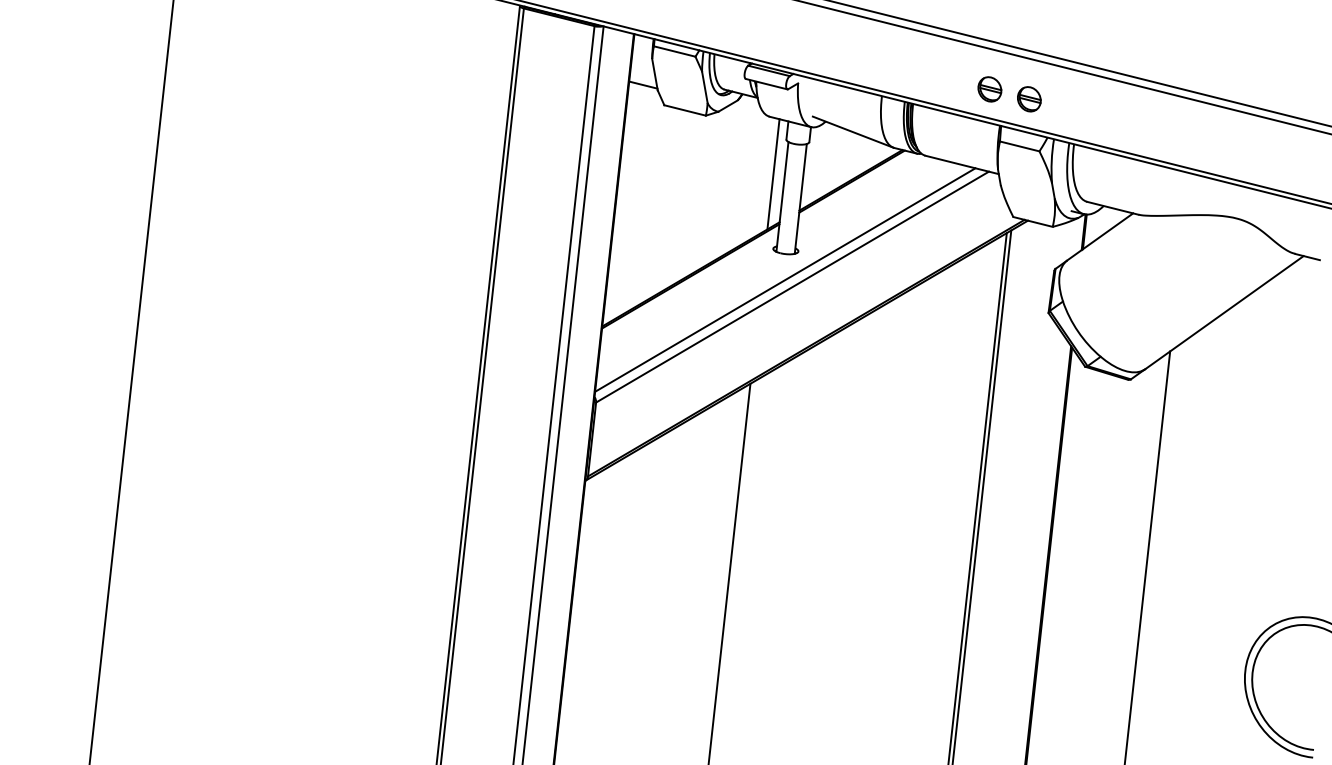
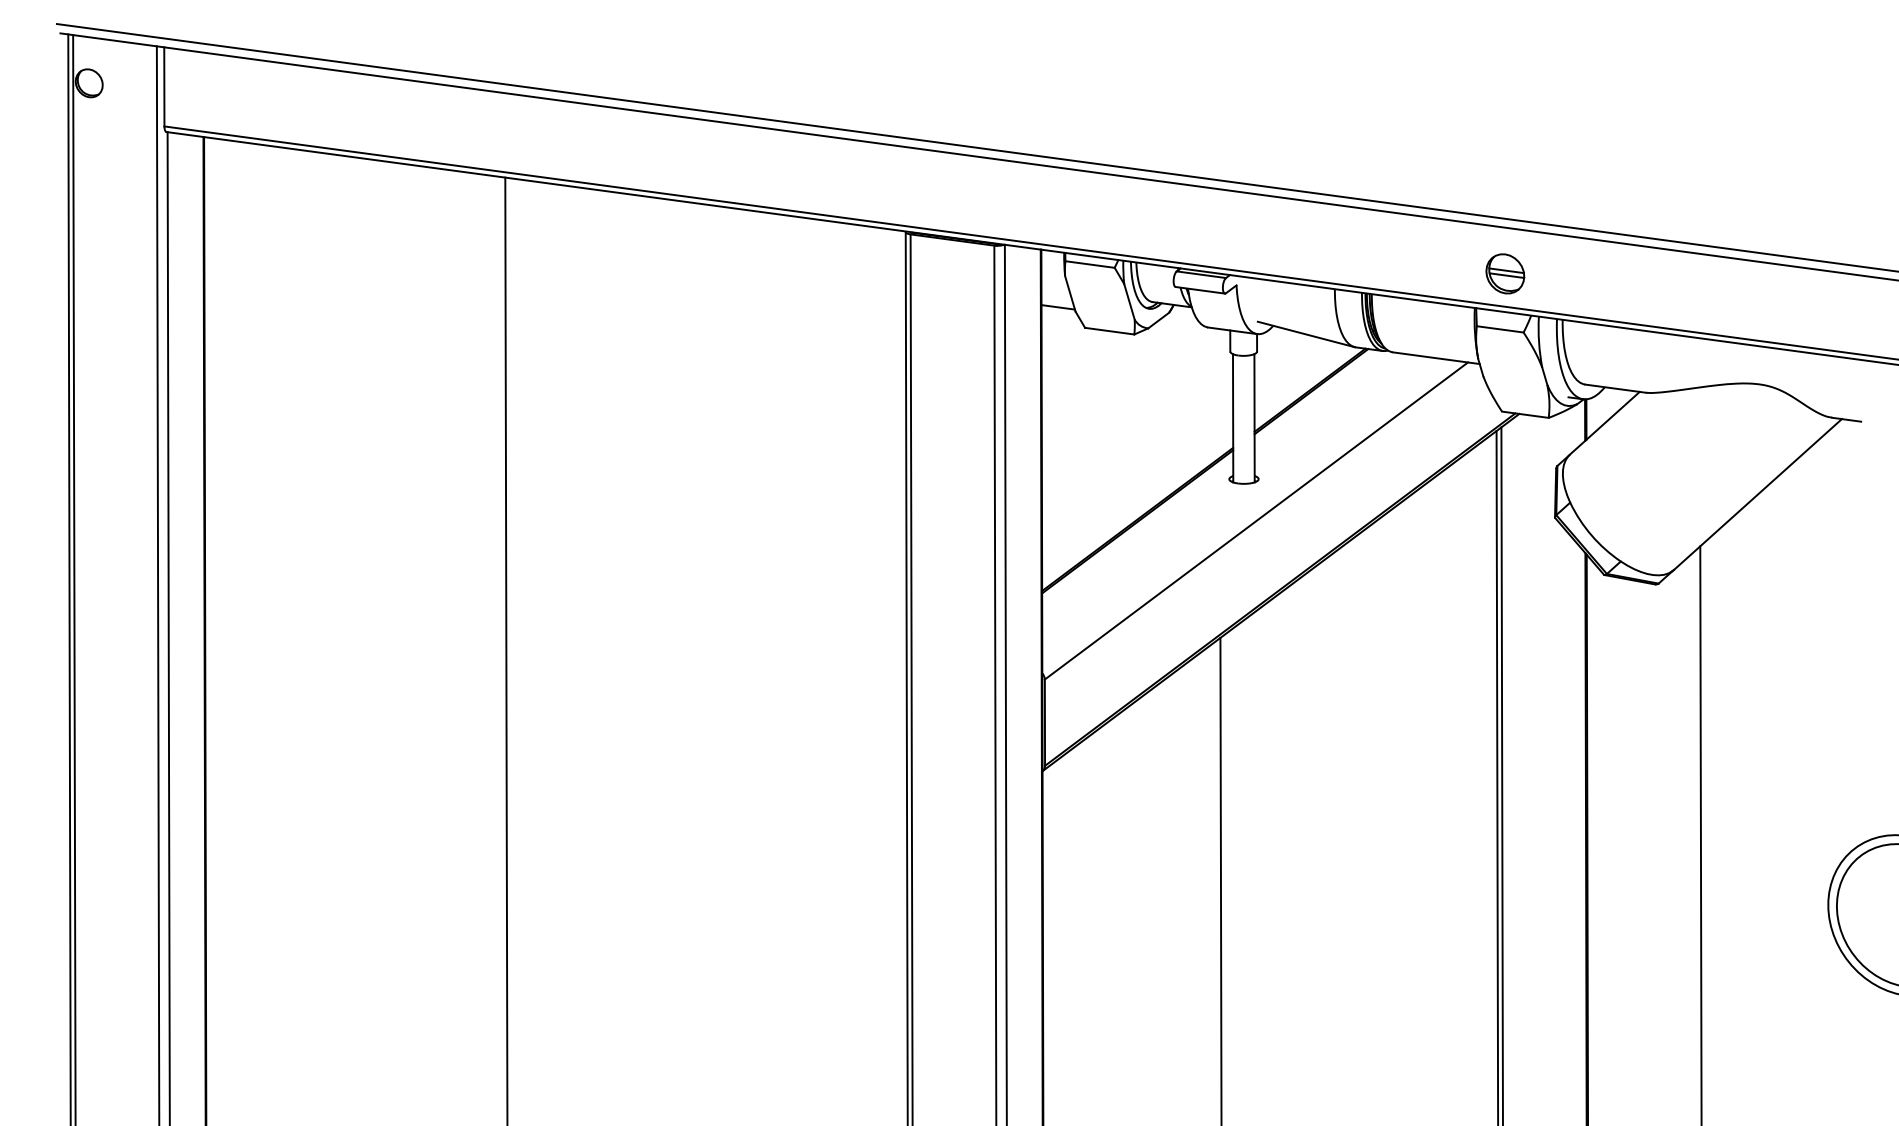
part: (989, 89) -> (1458, 267), removed
part: (1028, 98) -> (1504, 273), size x1.4
line: (773, 174) -> (1219, 393), removed
line: (785, 279) -> (1247, 513), removed

